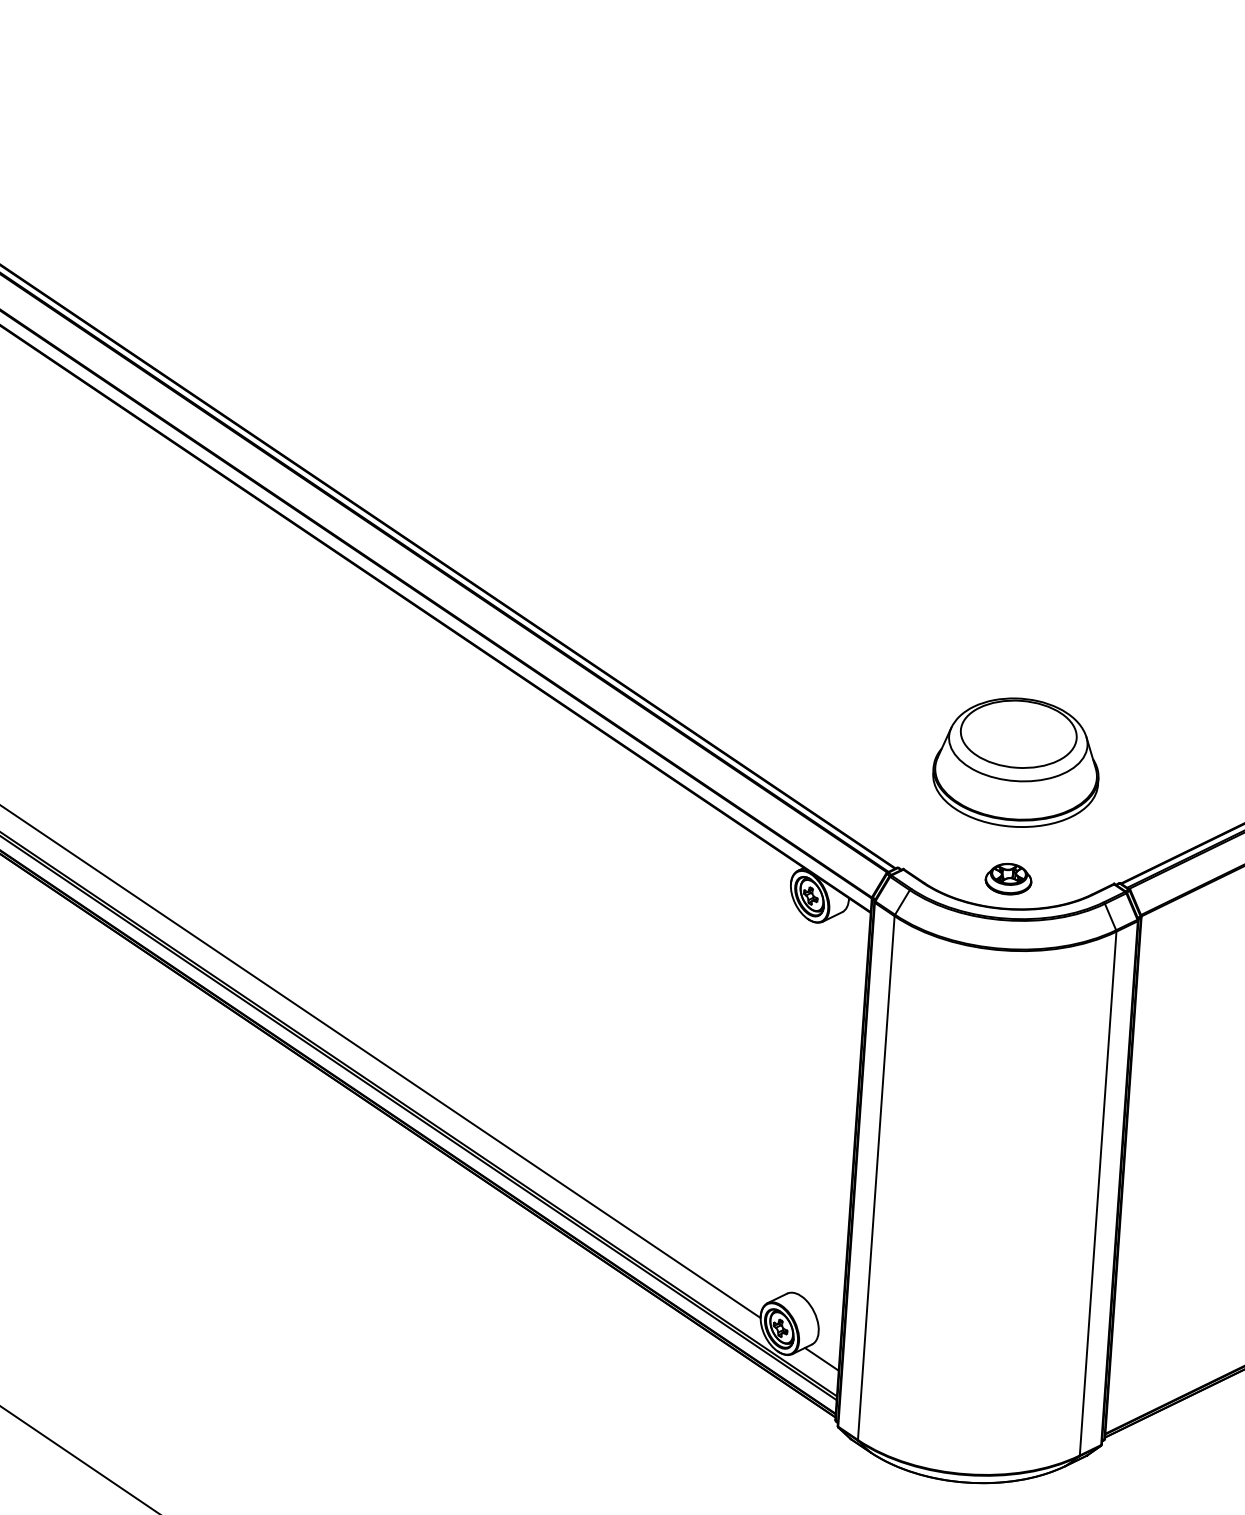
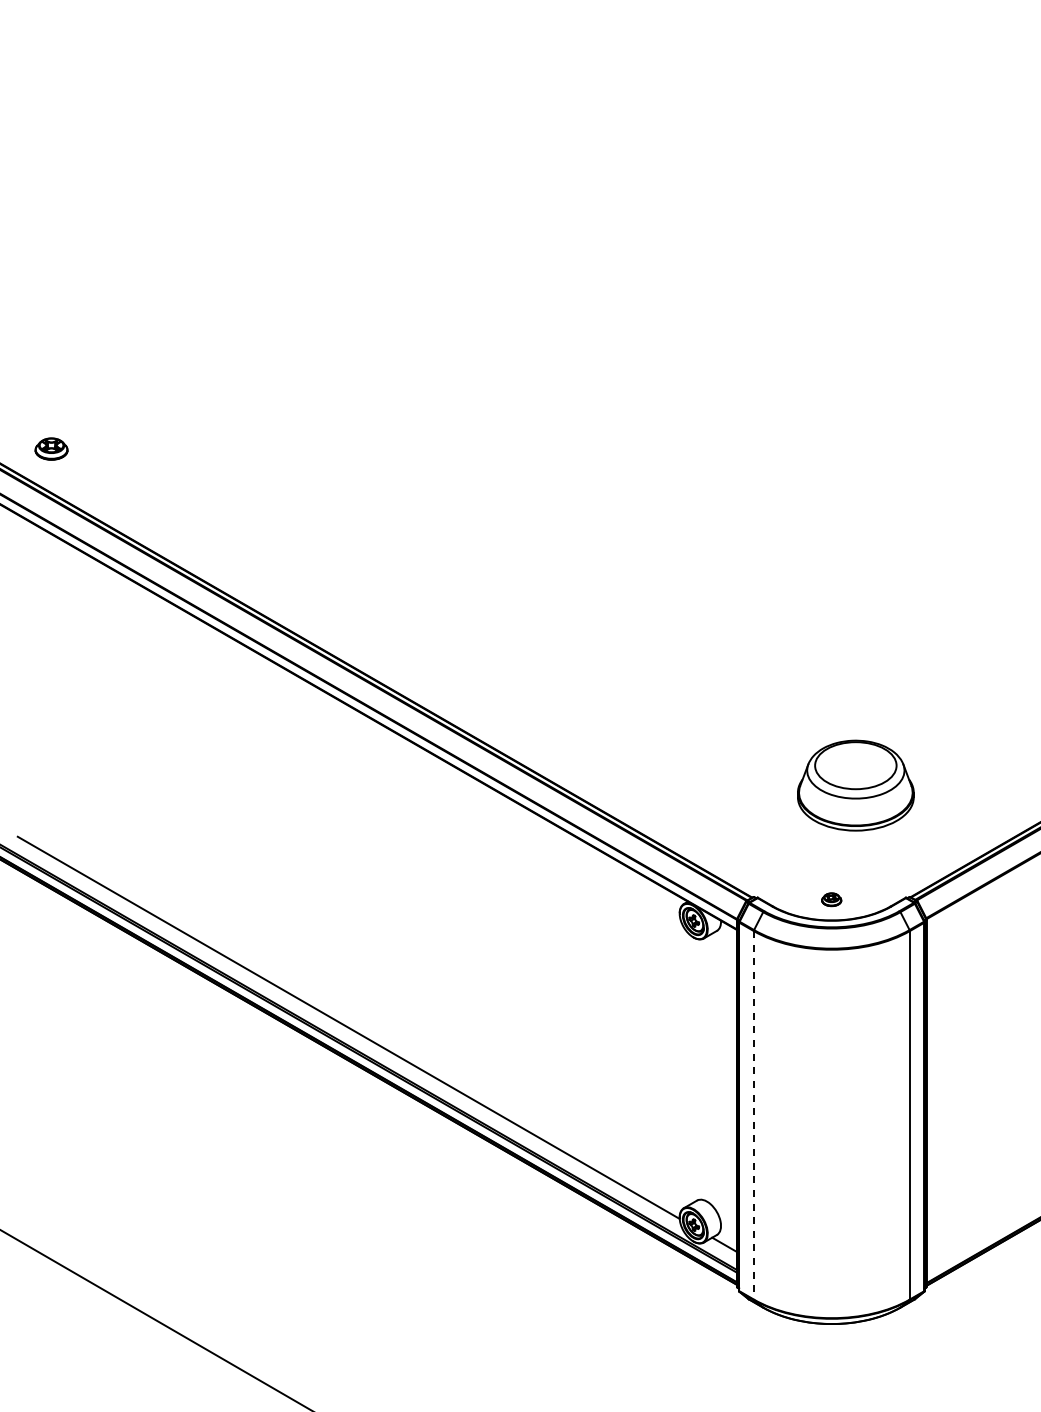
part: (1016, 762) -> (855, 785), moved
part: (1008, 878) -> (831, 899), size x0.6
line: (875, 1178) -> (753, 1115), solid -> dashed

